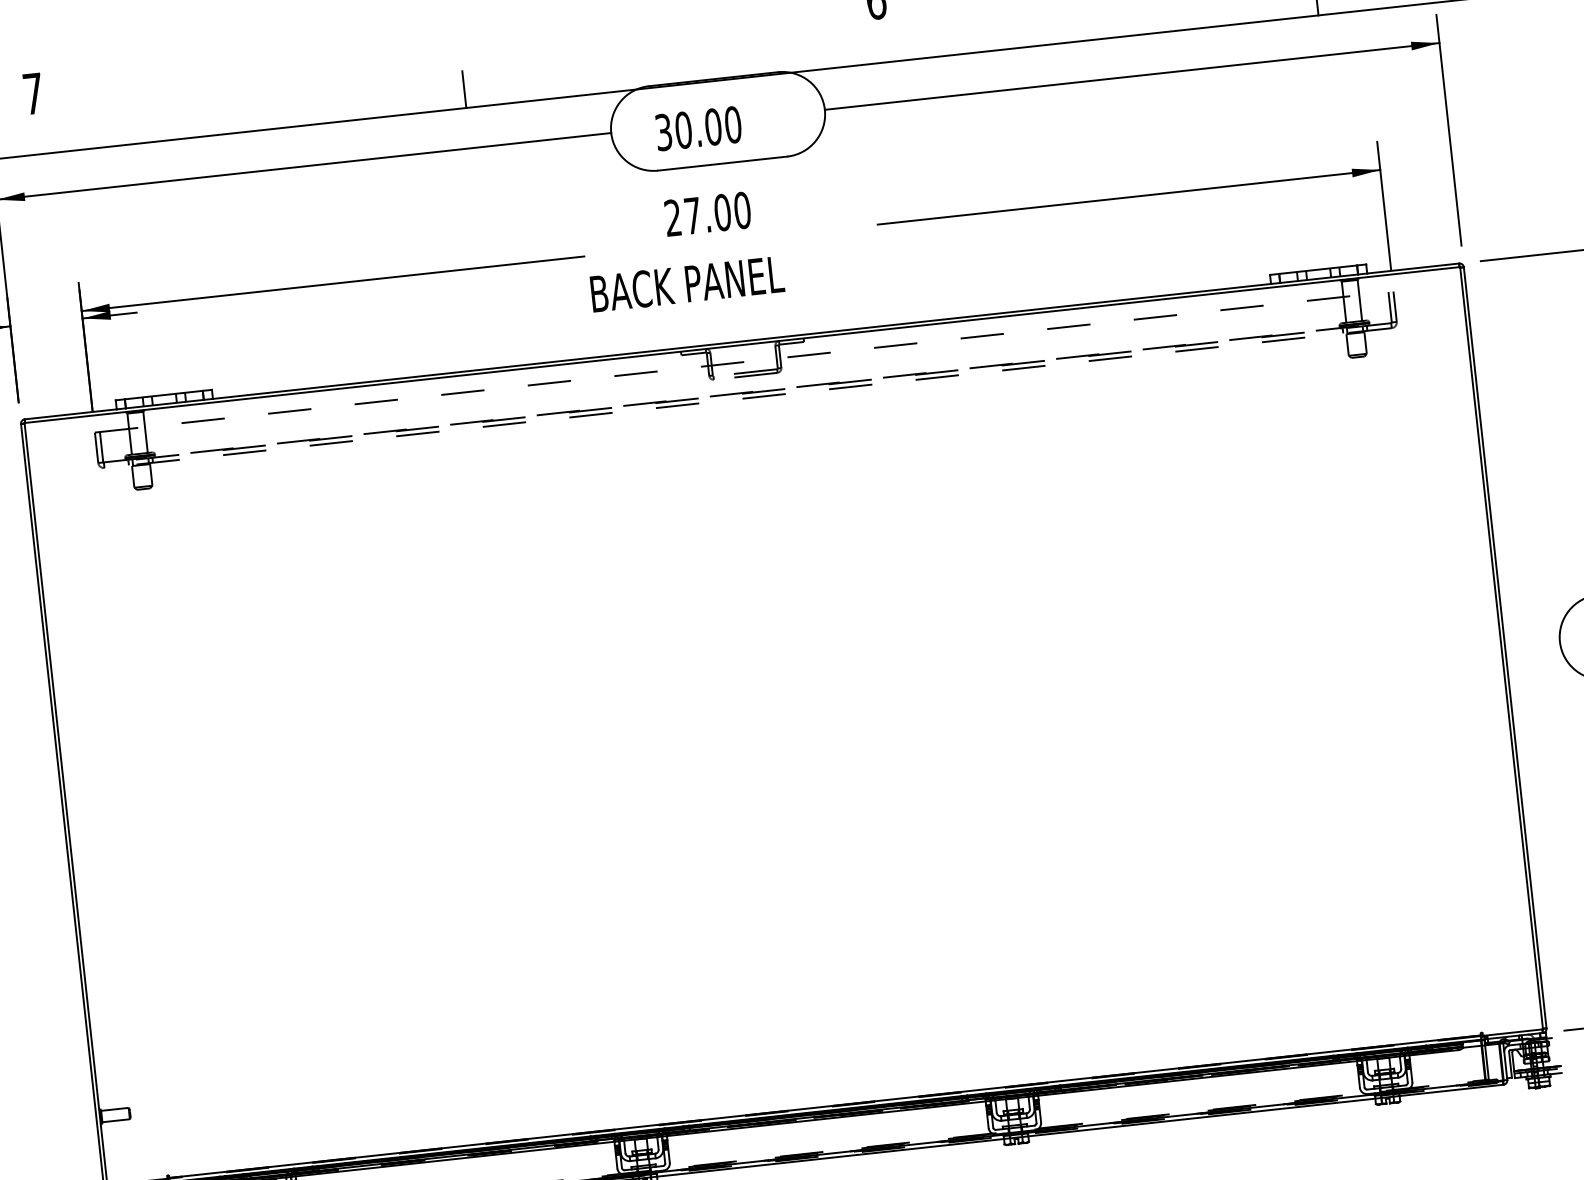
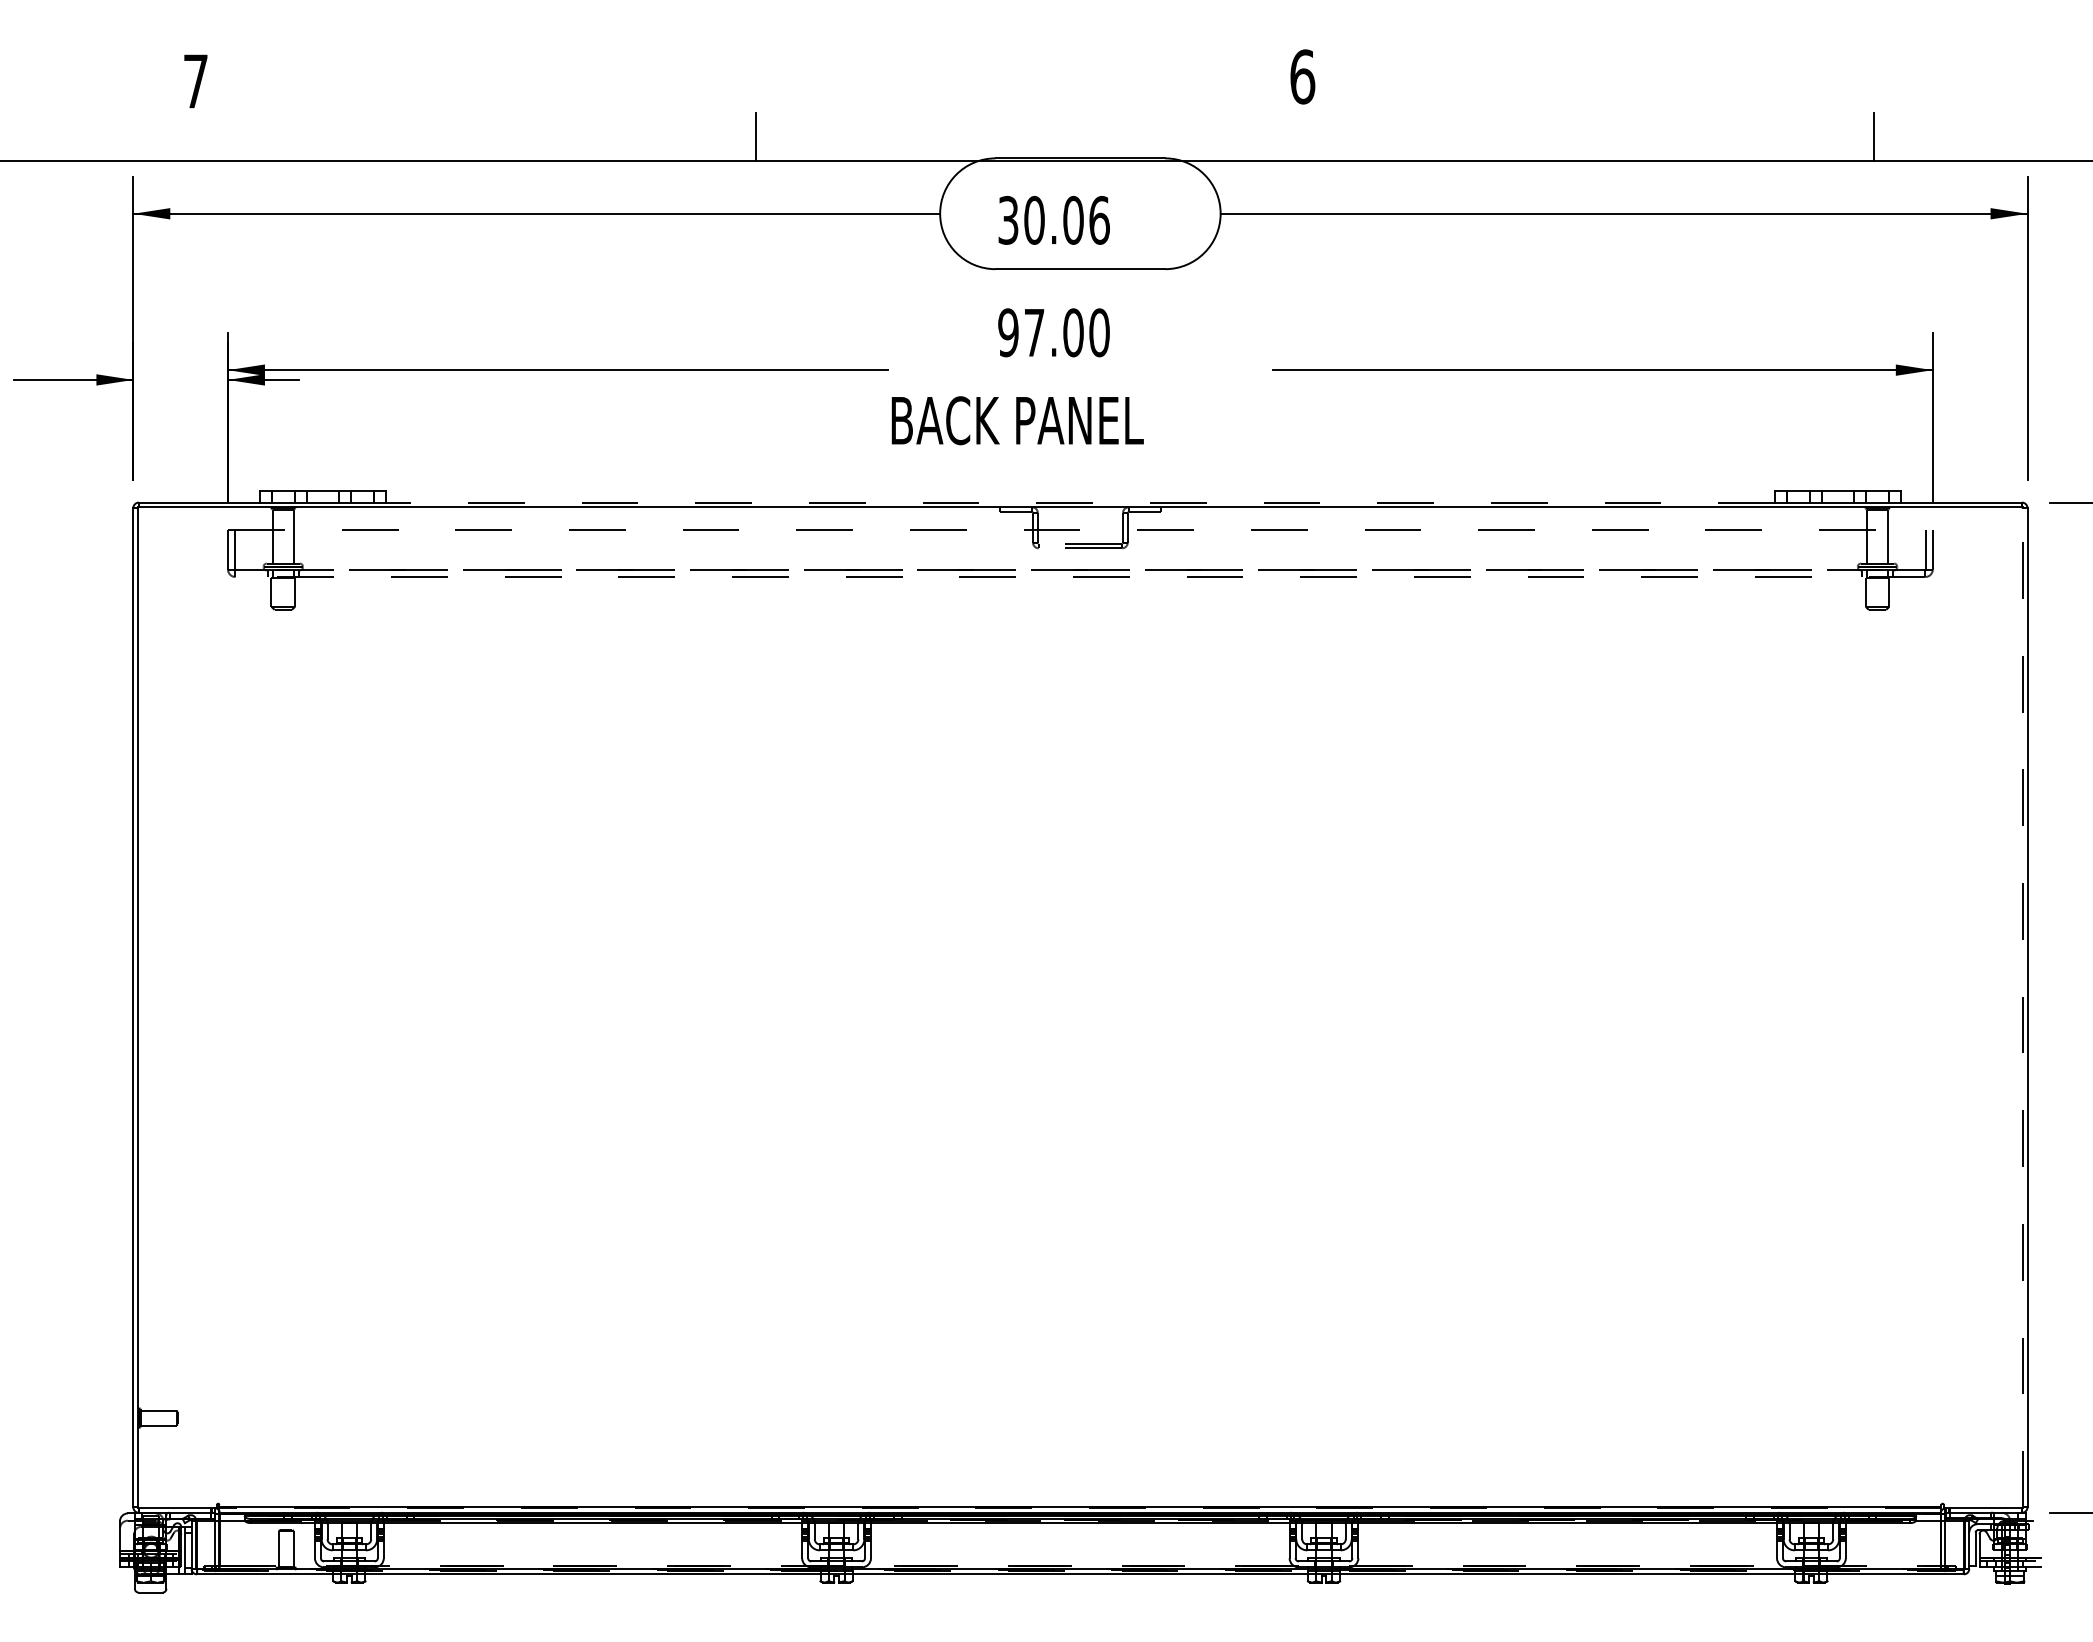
text: (733, 124) -> (1099, 219), 30.00 -> 30.06
text: (673, 217) -> (1008, 332), 27.00 -> 97.00
line: (742, 341) -> (1080, 502), solid -> dashed
line: (1501, 648) -> (2022, 1007), solid -> dashed

